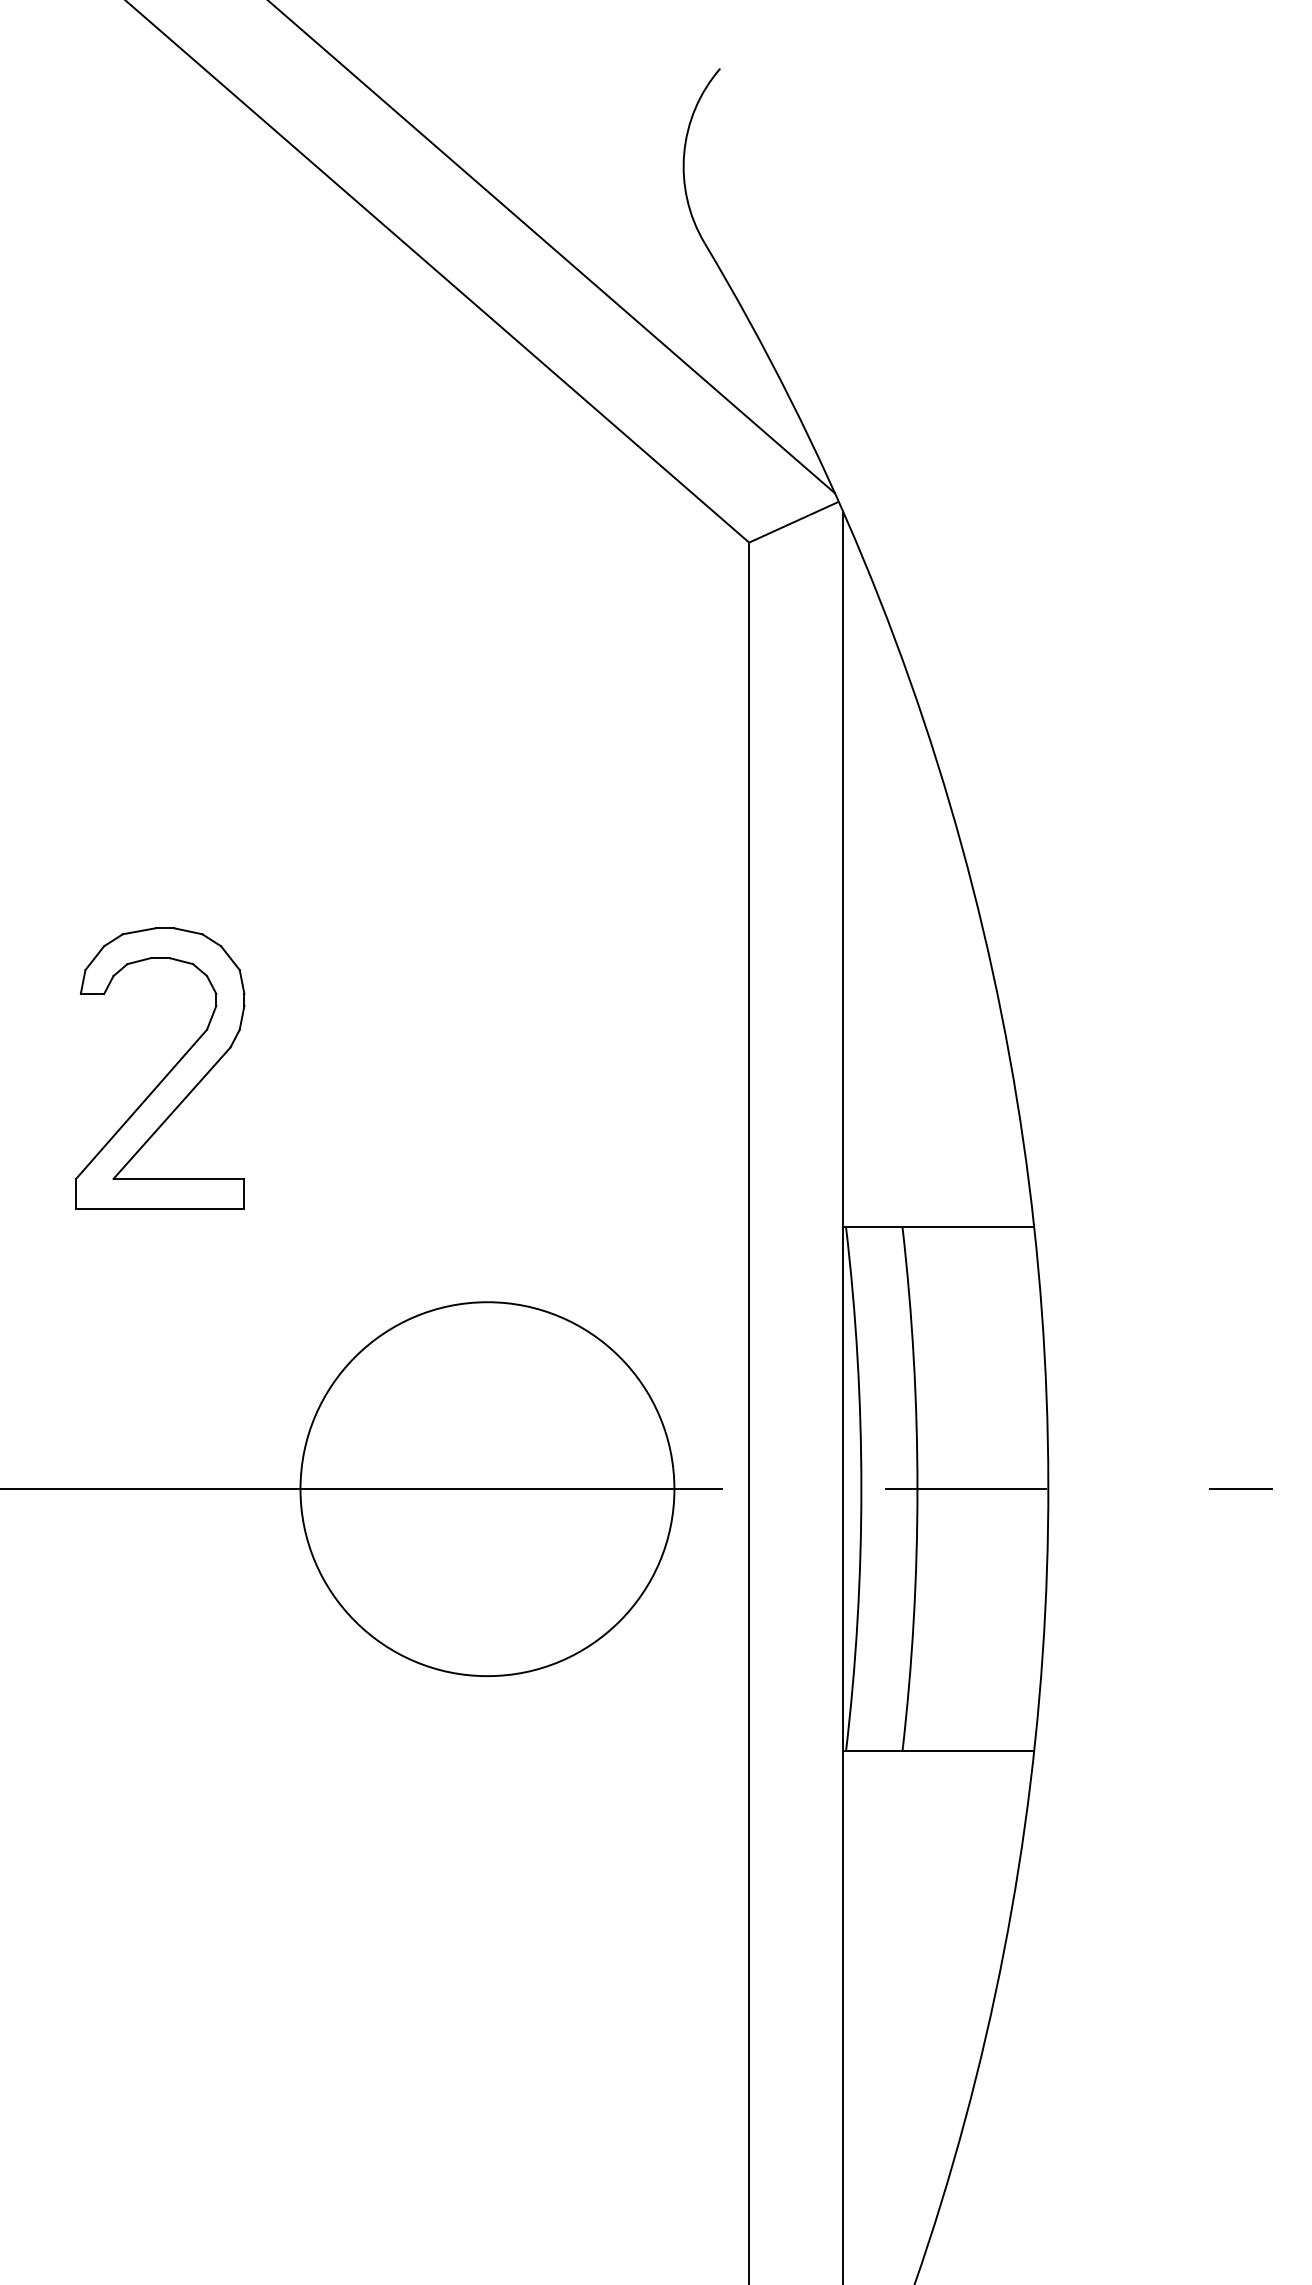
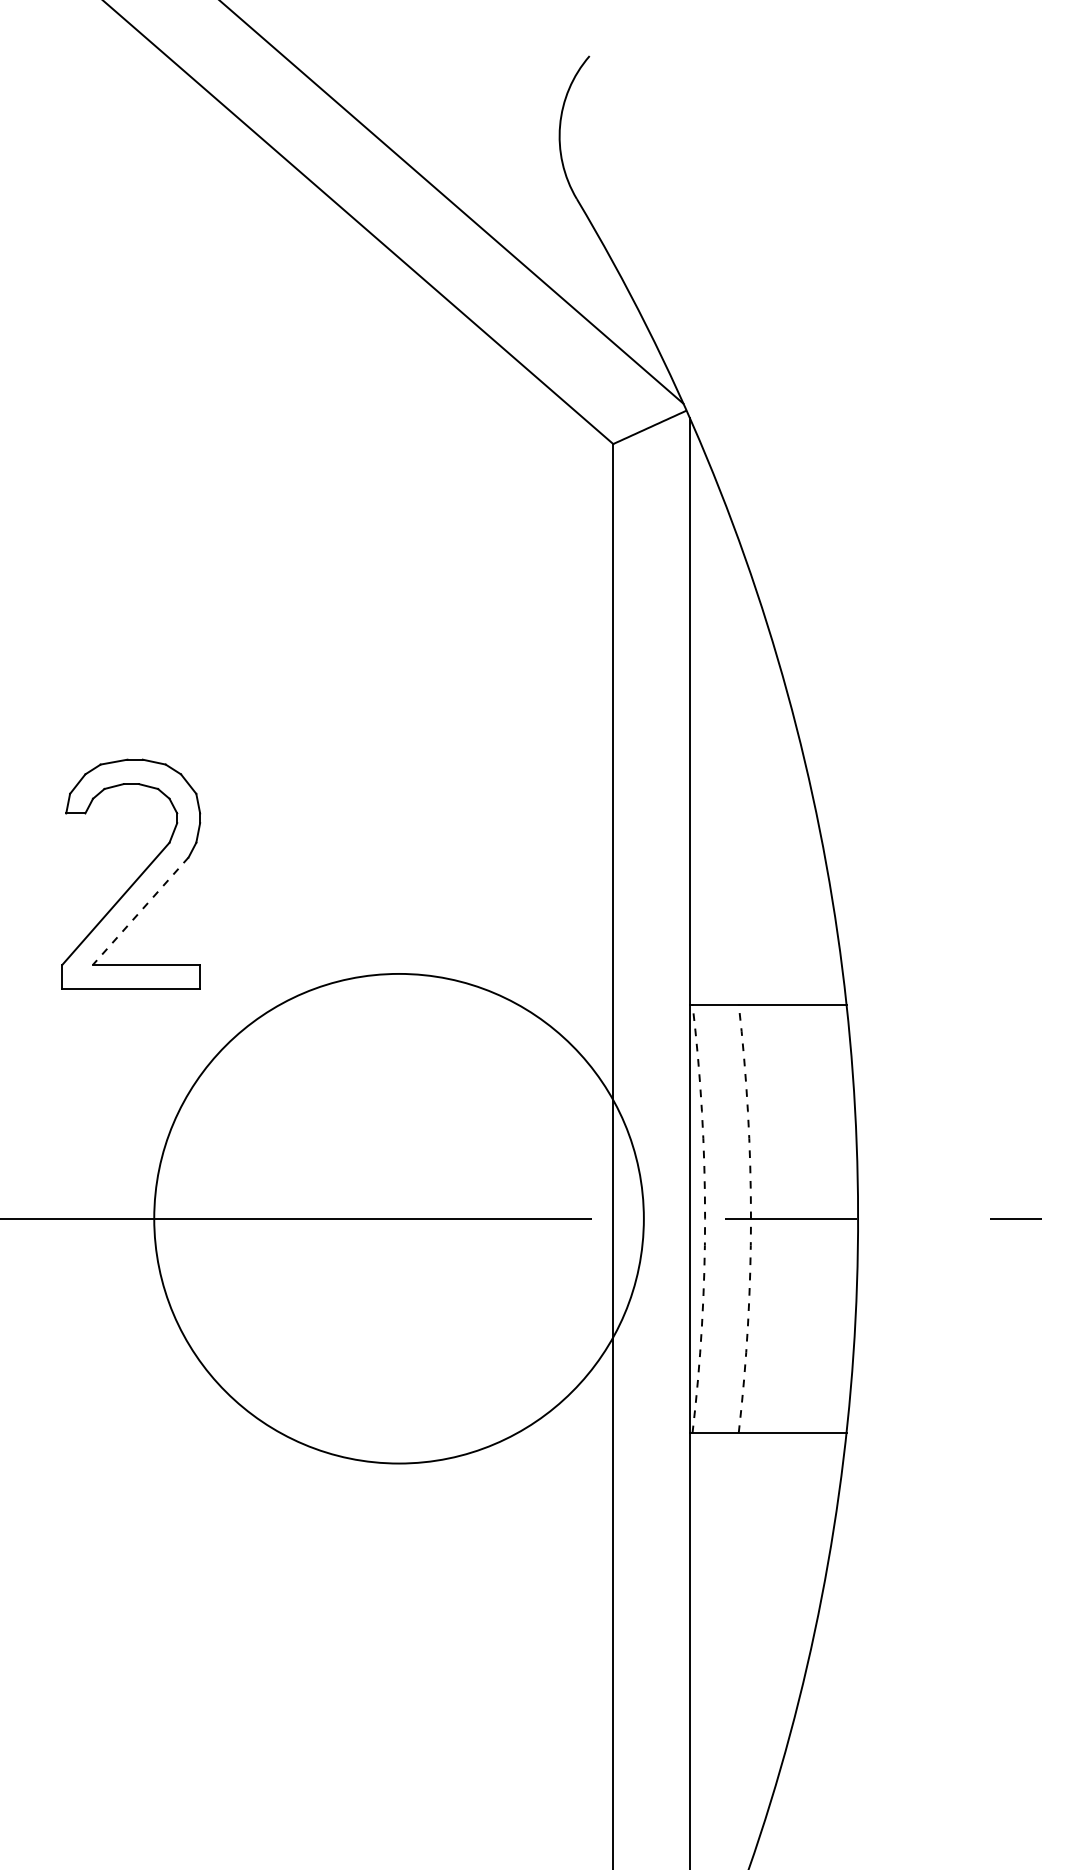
line: (171, 1113) -> (140, 911), solid -> dashed
circle: (487, 1489) -> (399, 1218), size x1.6
arc: (861, 1489) -> (705, 1218), solid -> dashed
arc: (917, 1489) -> (751, 1218), solid -> dashed

